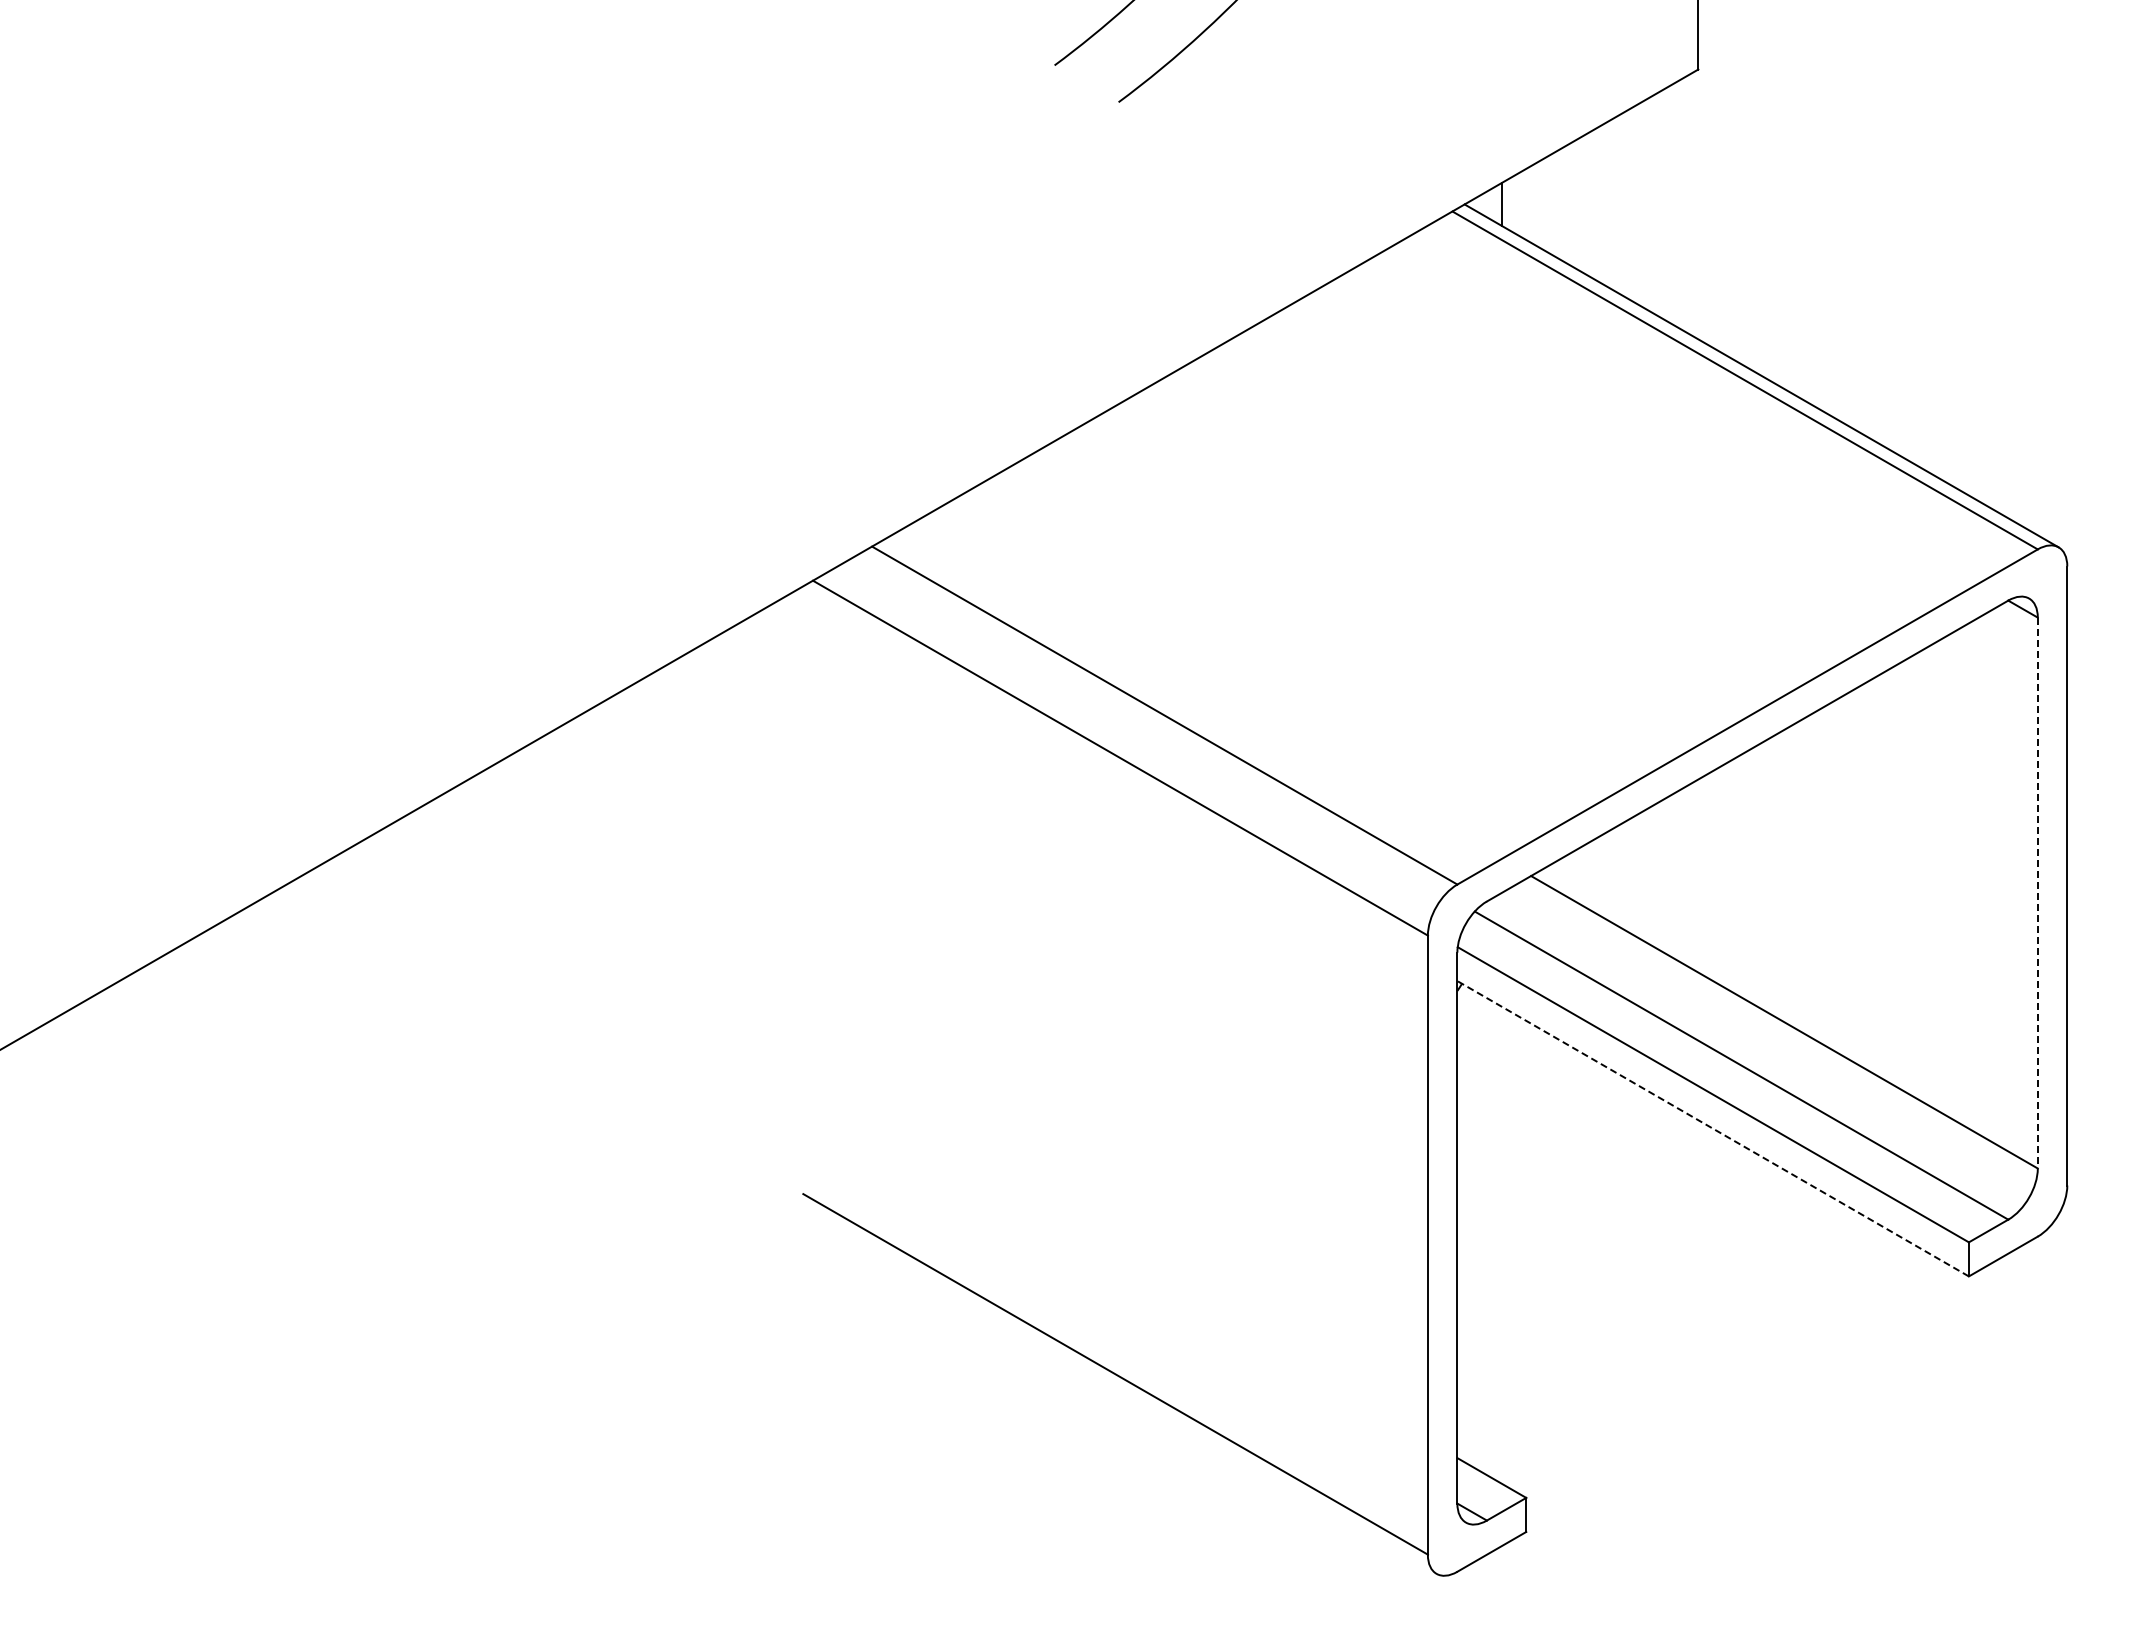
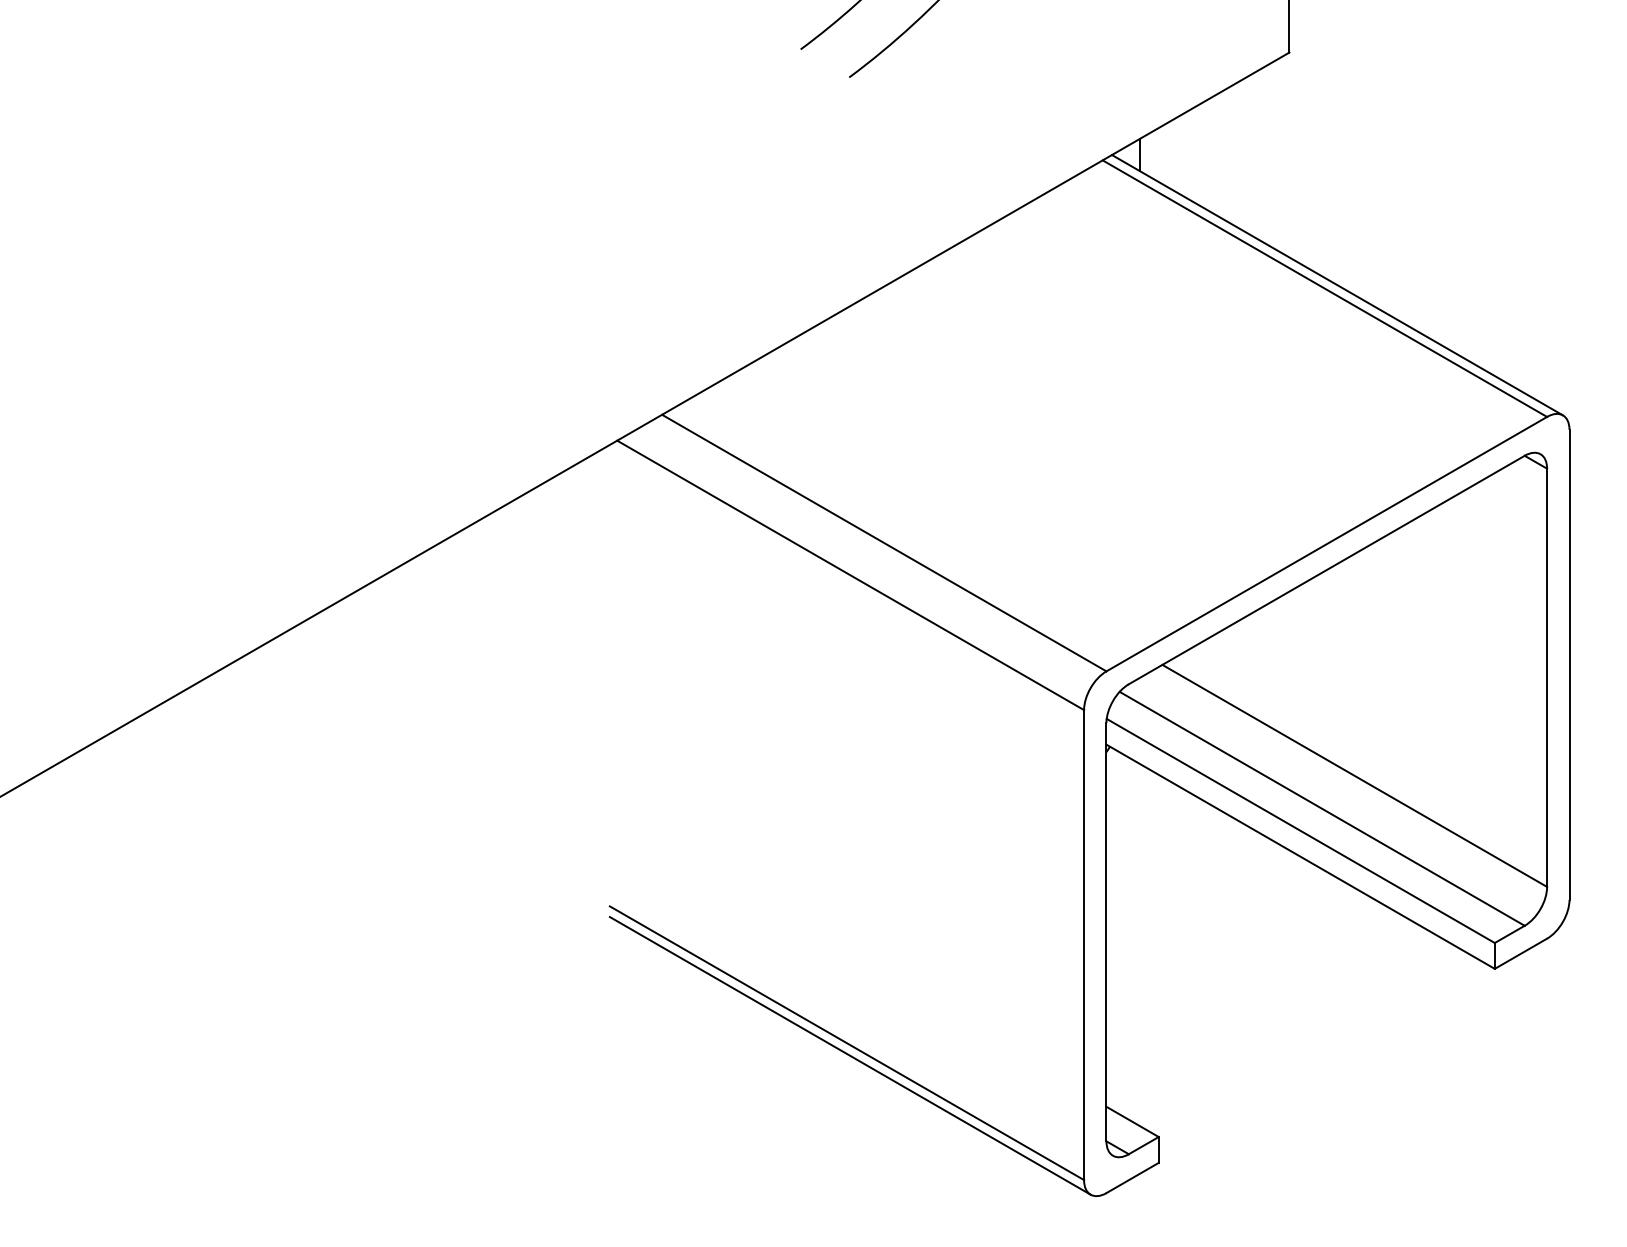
line: (2037, 893) -> (1546, 678), dashed -> solid
line: (1712, 1128) -> (1300, 856), dashed -> solid
line: (1119, 1390) -> (849, 1055), added

